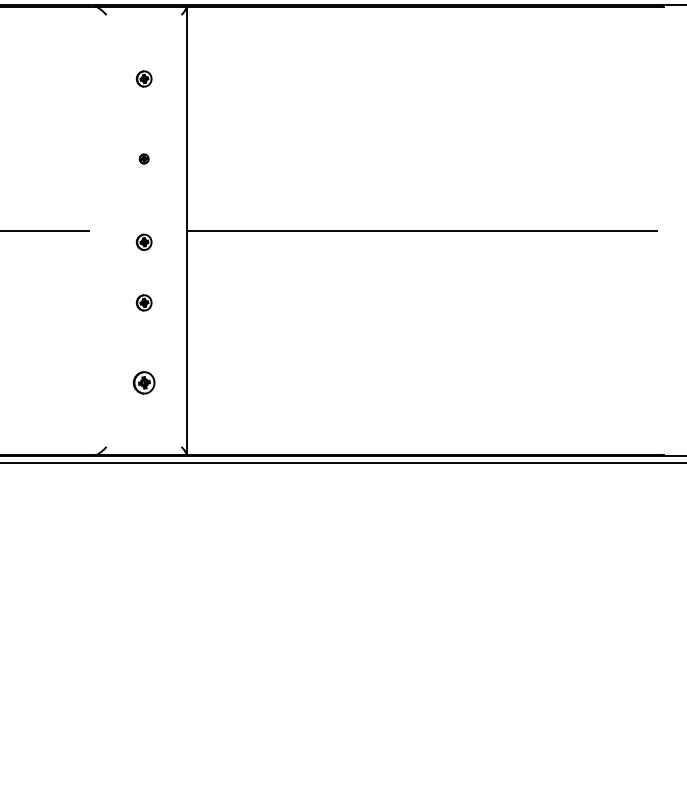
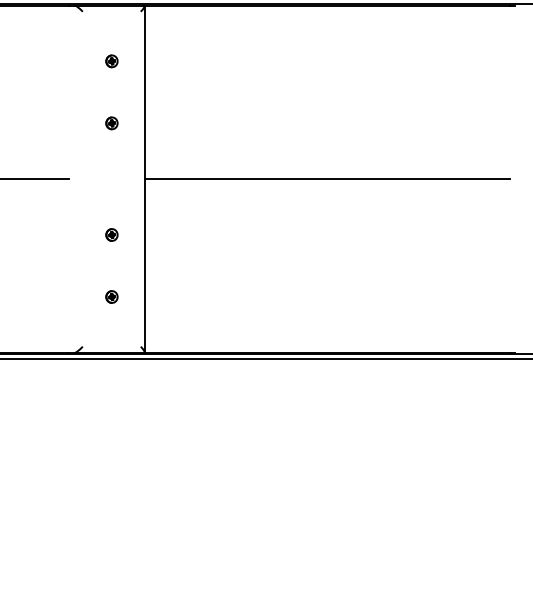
part: (143, 159) -> (111, 123), size x1.67
part: (143, 241) -> (111, 187), removed
part: (143, 382) -> (111, 296), size x0.71

